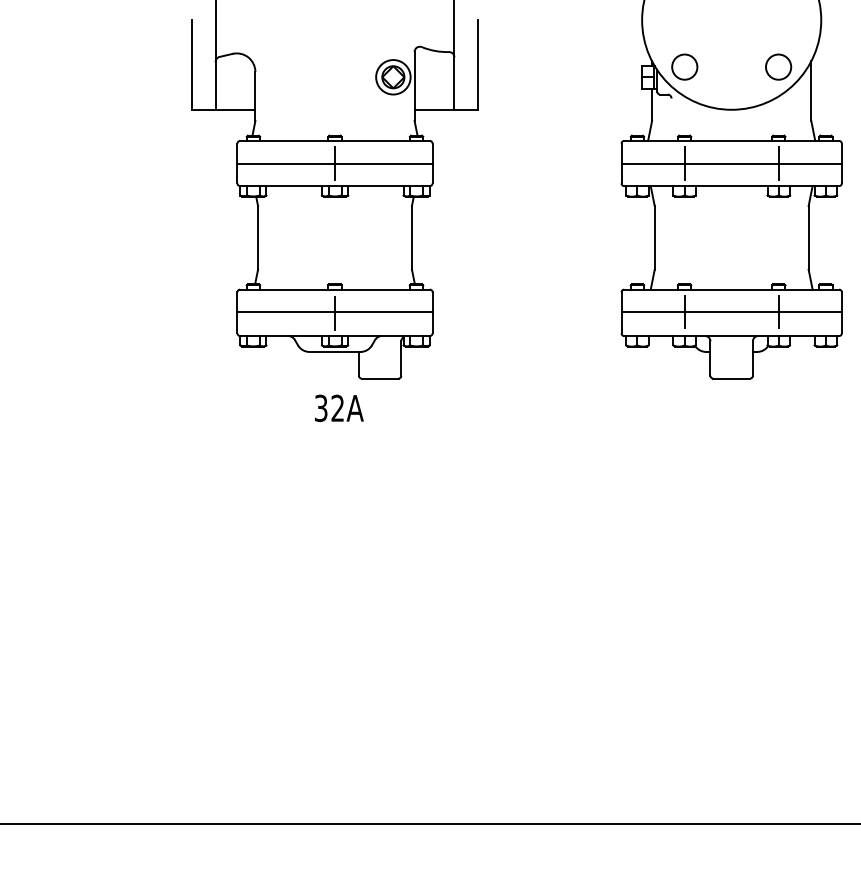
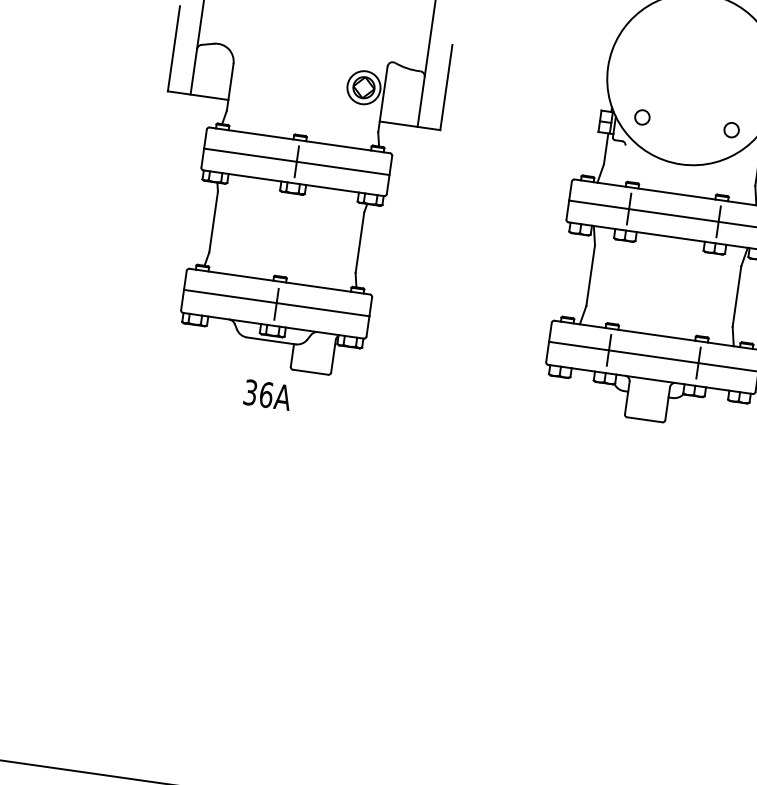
circle: (684, 66) -> (642, 116), size x0.6
circle: (778, 66) -> (731, 129), size x0.6
text: (337, 408) -> (266, 395), 32A -> 36A

